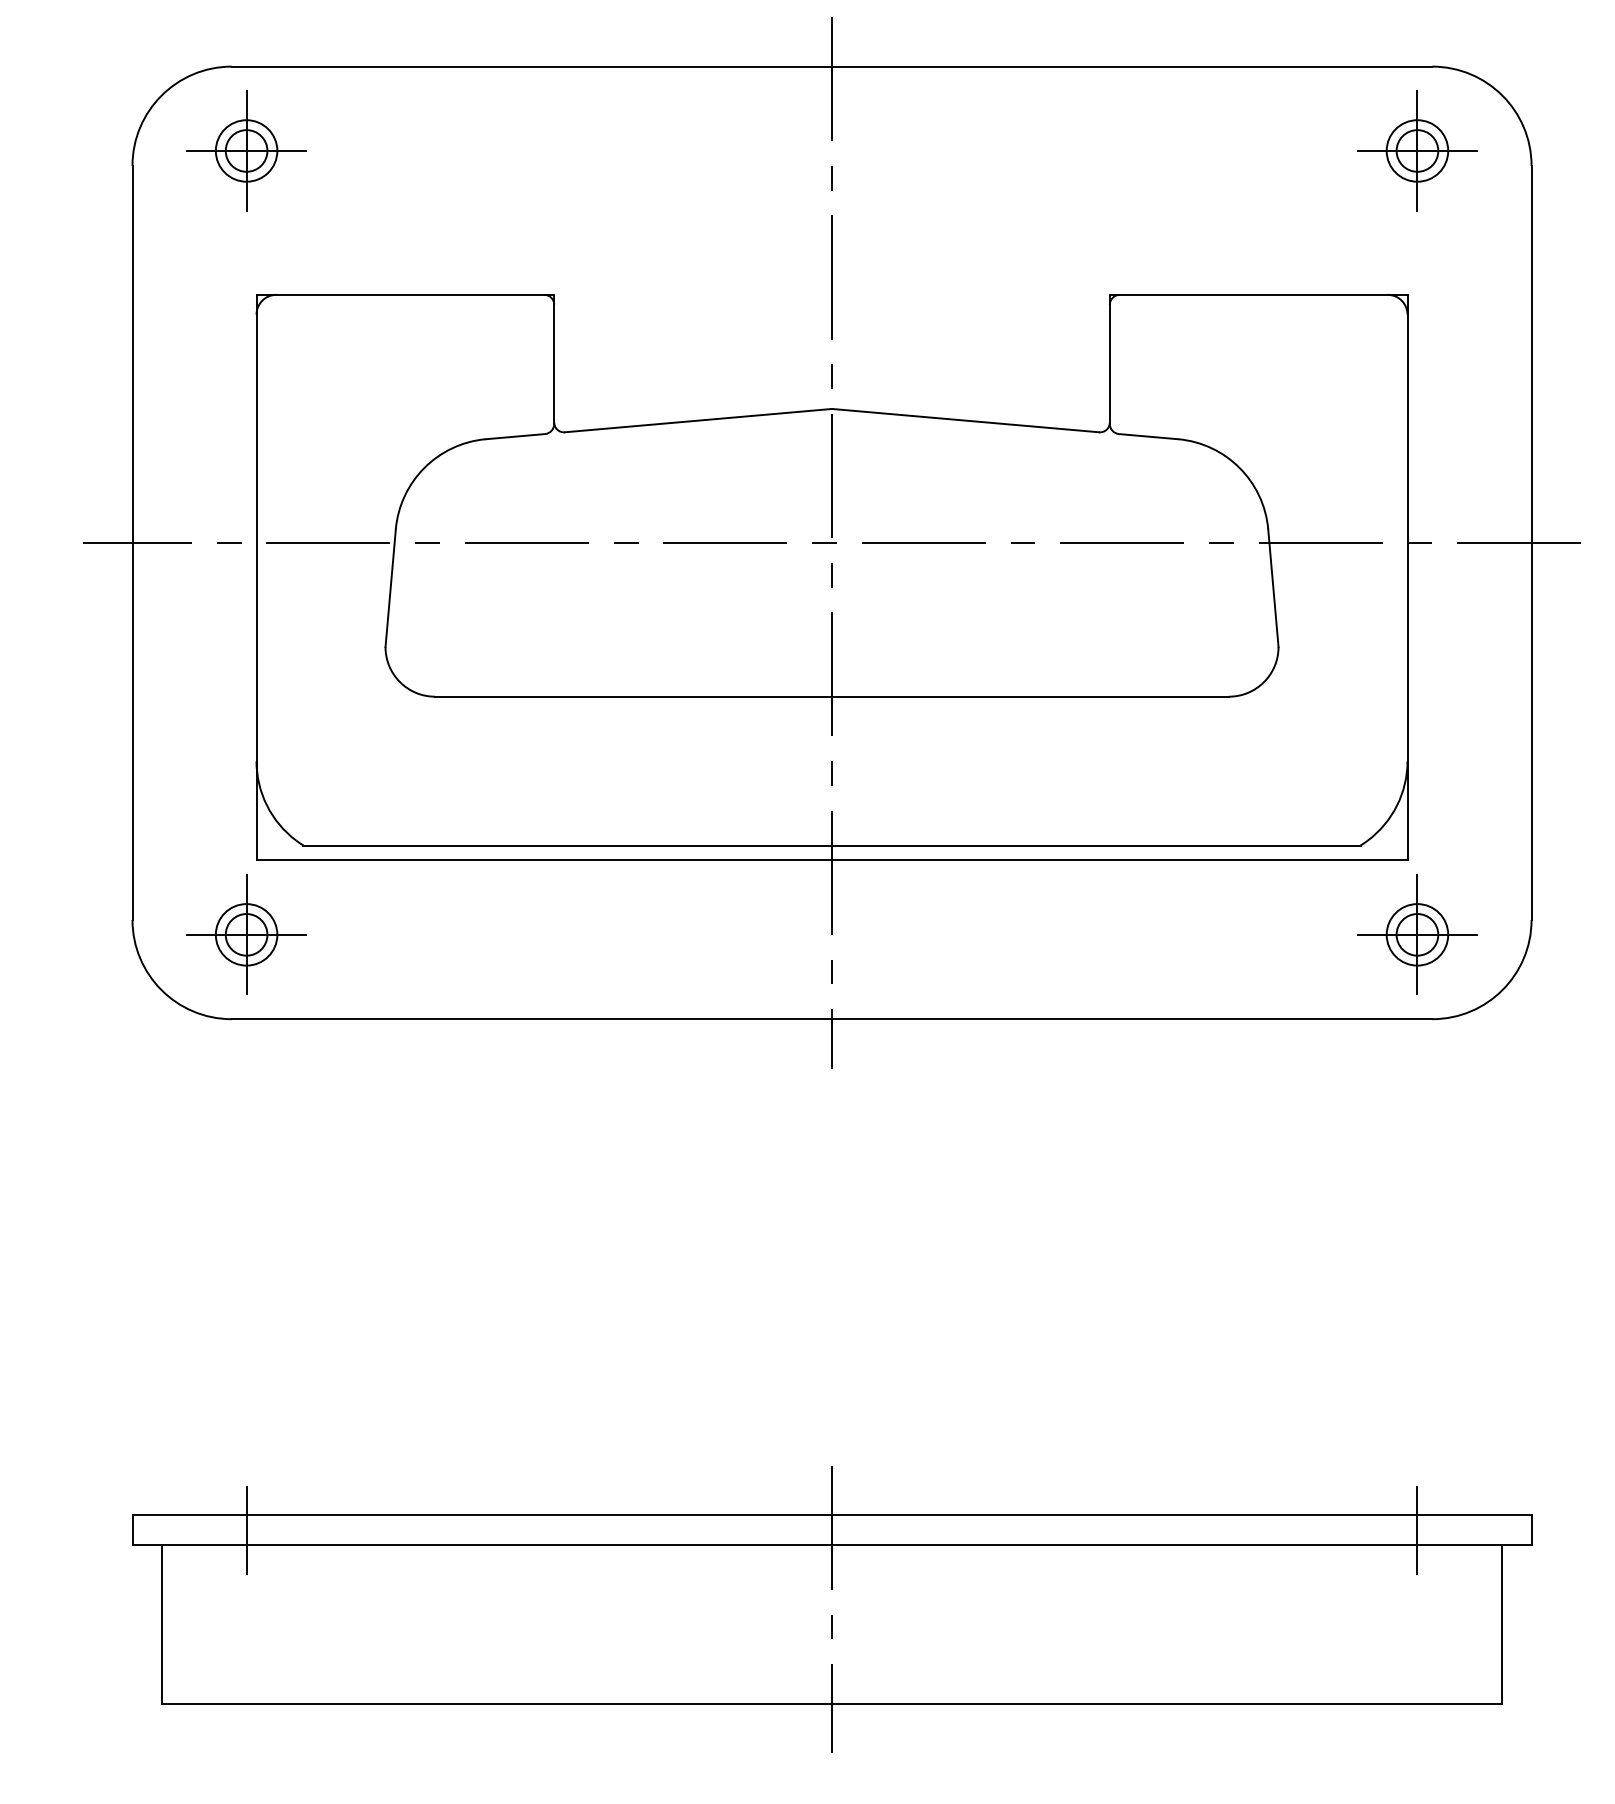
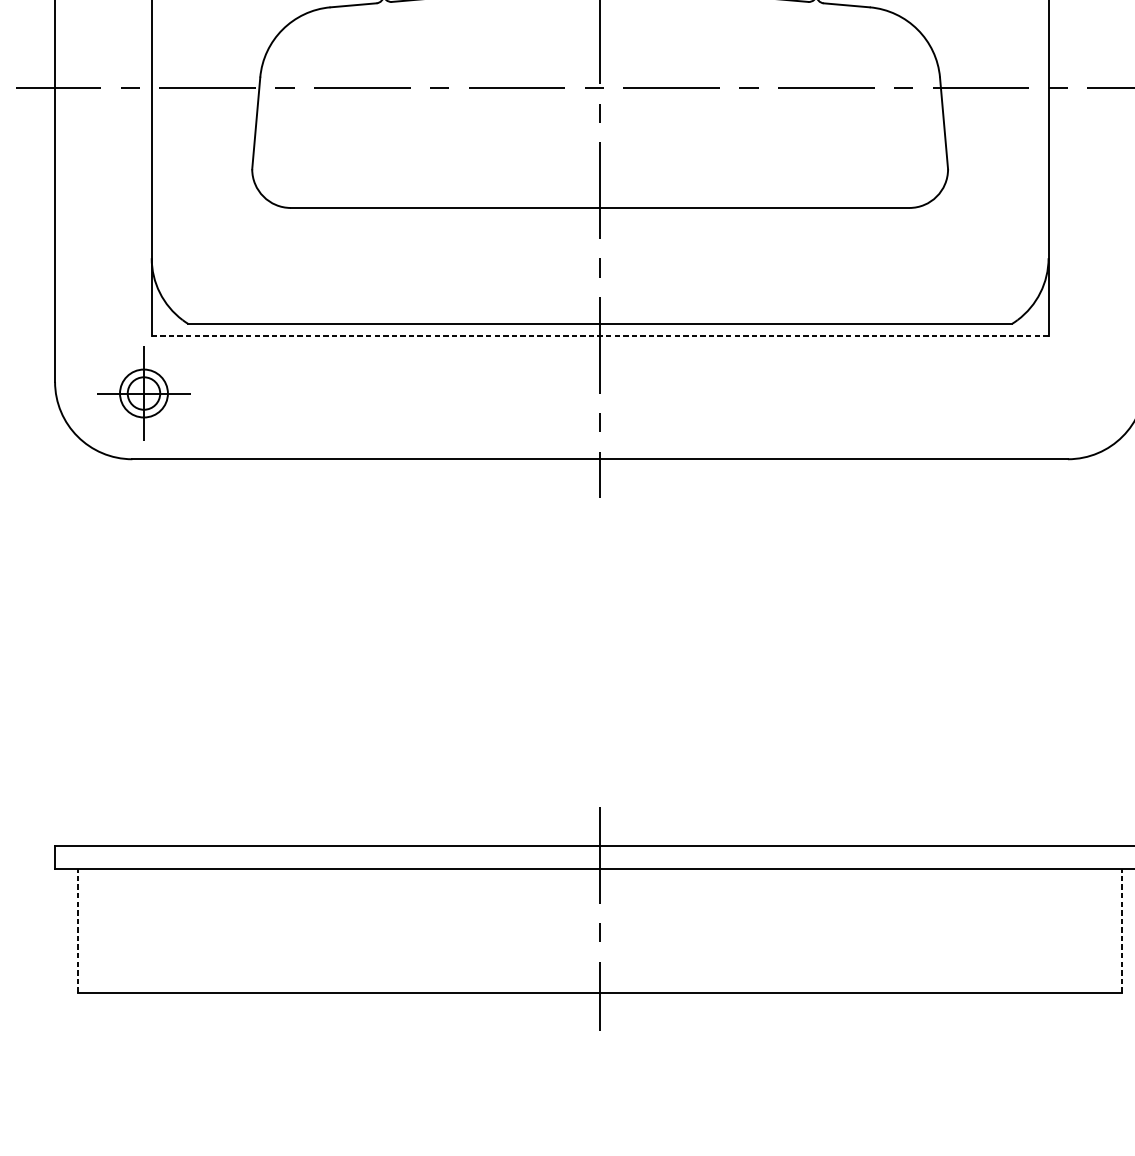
line: (832, 860) -> (600, 335), solid -> dashed
part: (1417, 934) -> (1056, 393), removed
line: (246, 1529) -> (143, 856), removed
line: (1417, 1529) -> (1056, 856), removed
line: (162, 1623) -> (78, 930), solid -> dashed
line: (1501, 1623) -> (1121, 930), solid -> dashed

